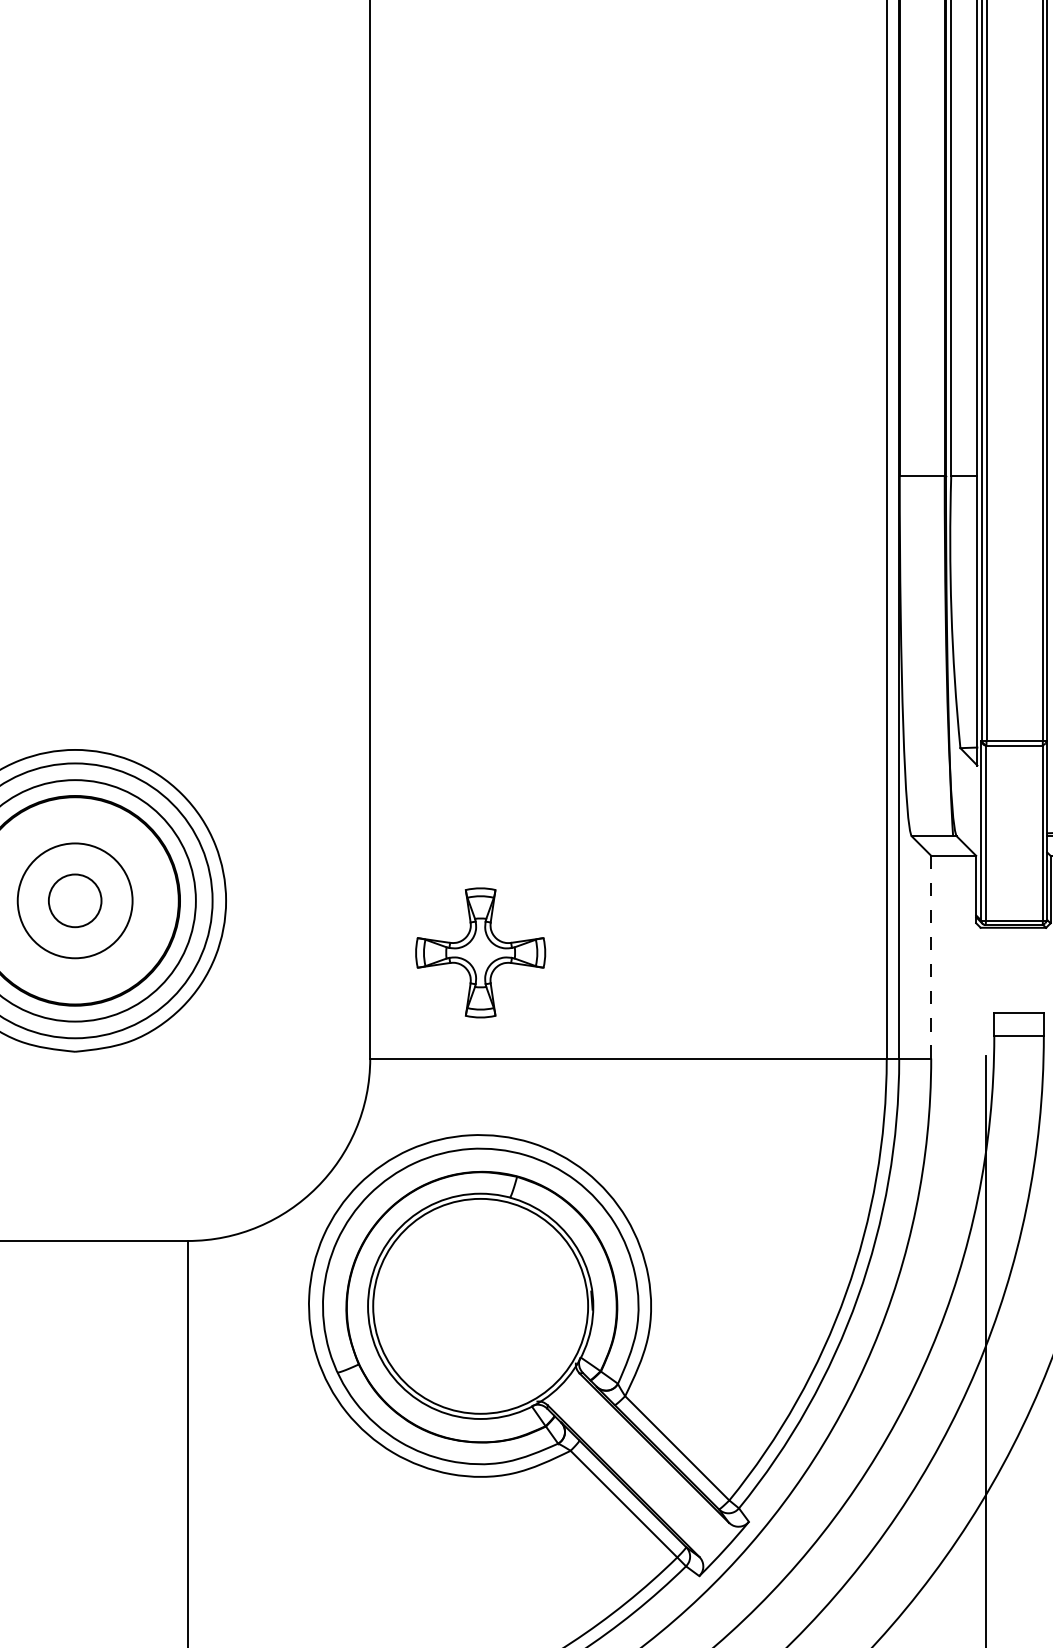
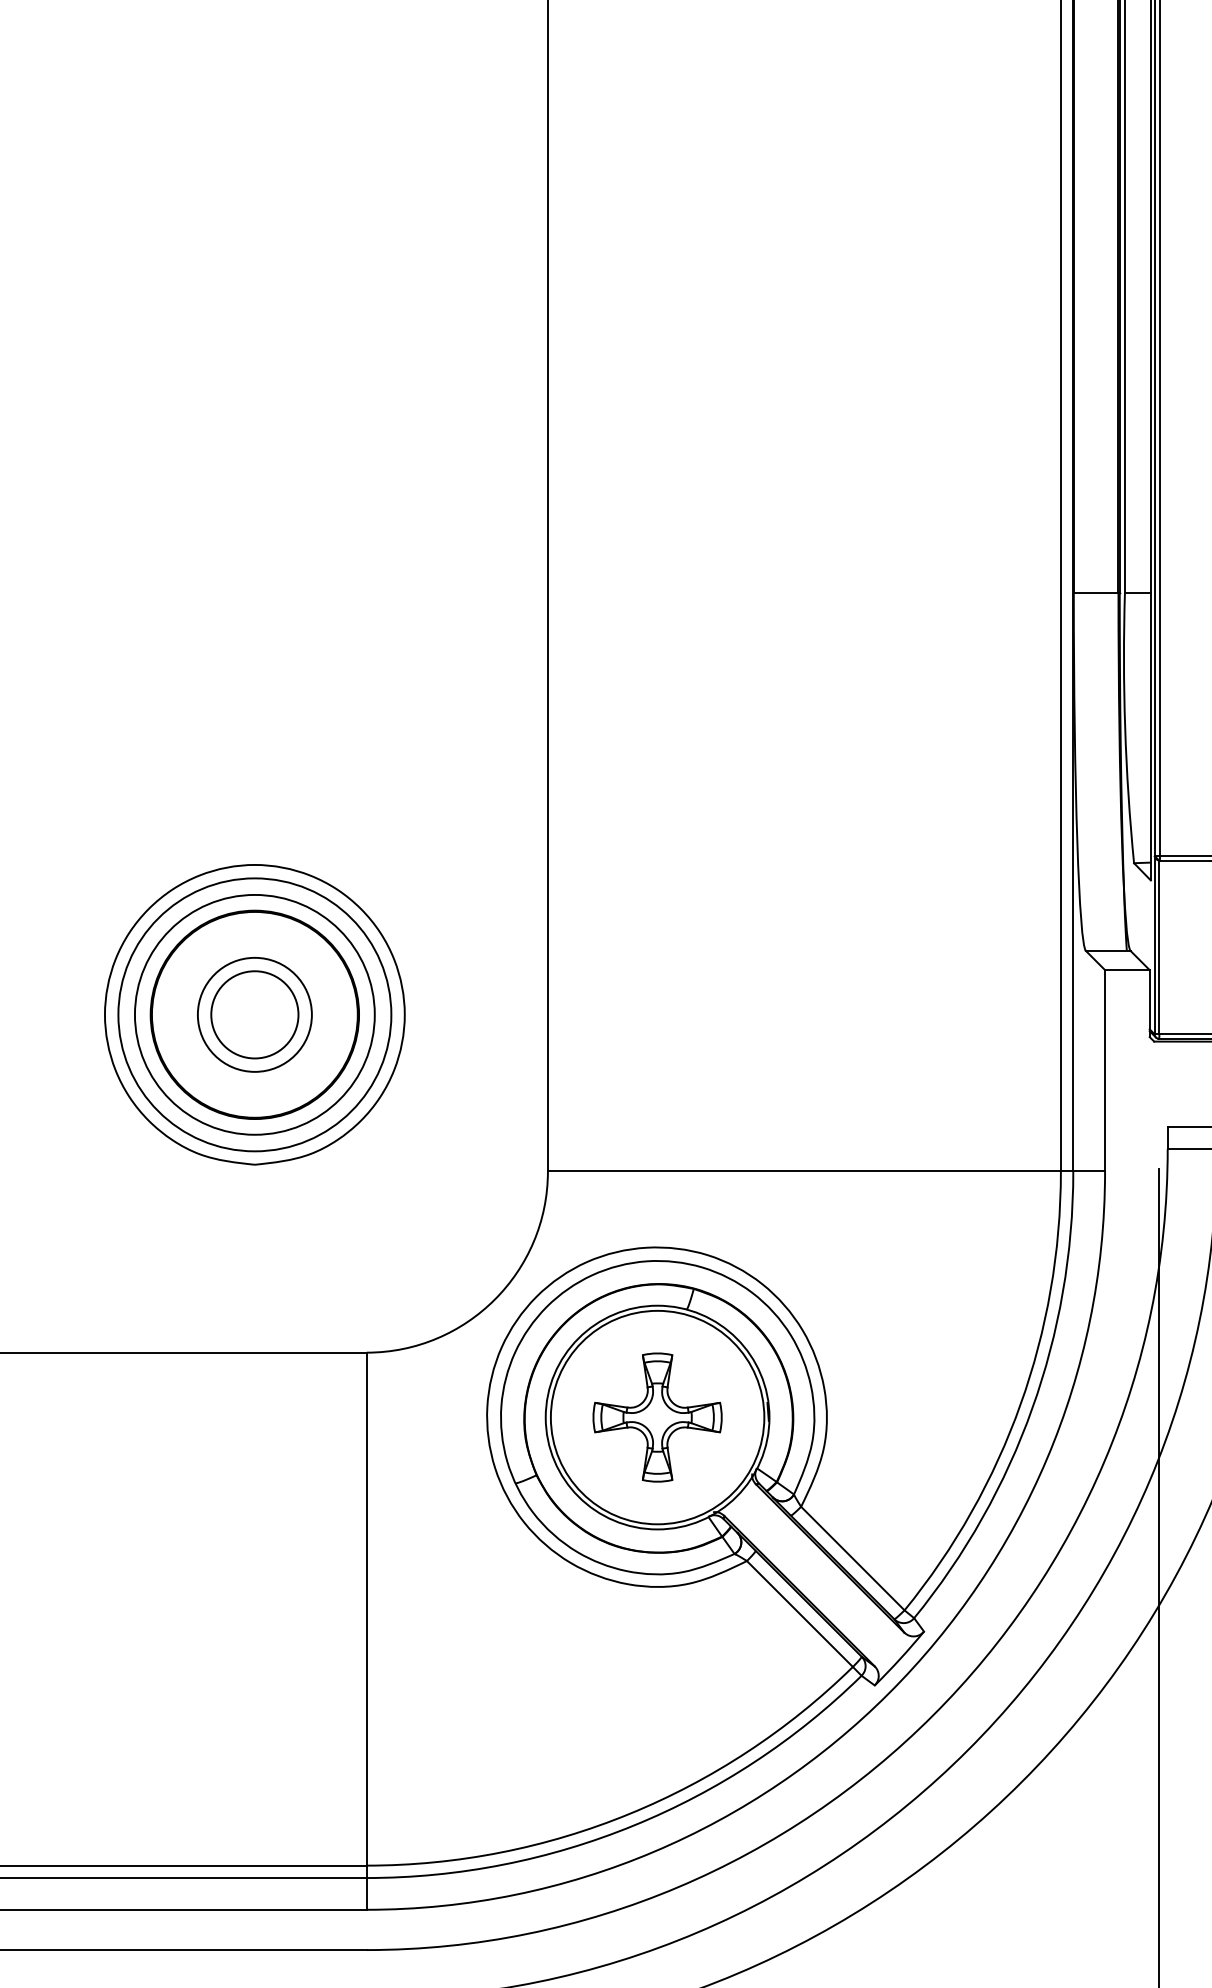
circle: (74, 900) -> (254, 1014), size x1.67
part: (480, 952) -> (657, 1417), moved
line: (931, 956) -> (1105, 1070), dashed -> solid

